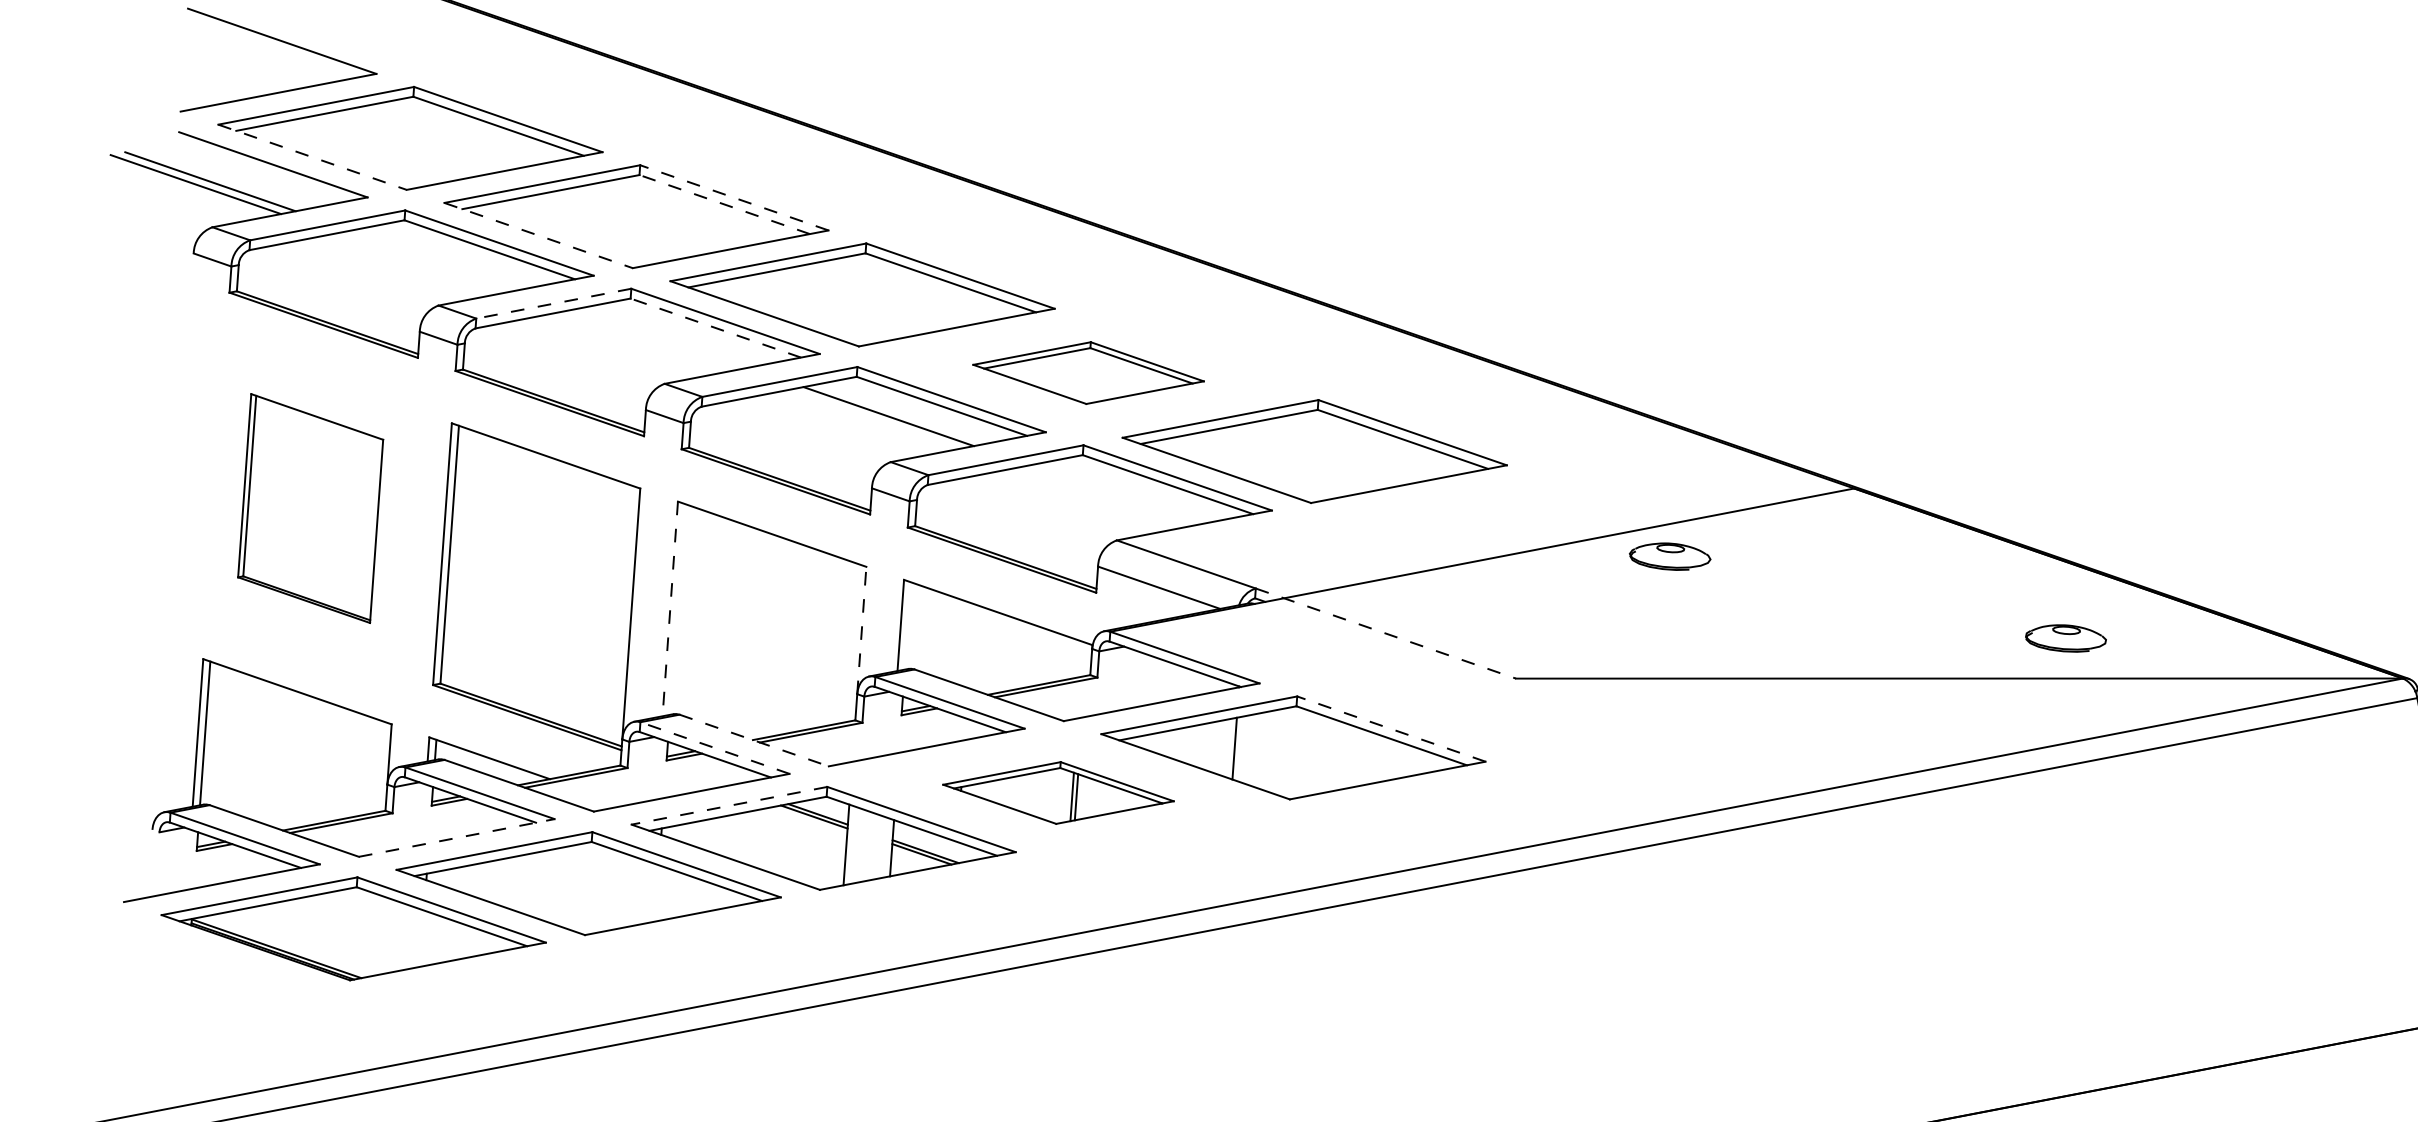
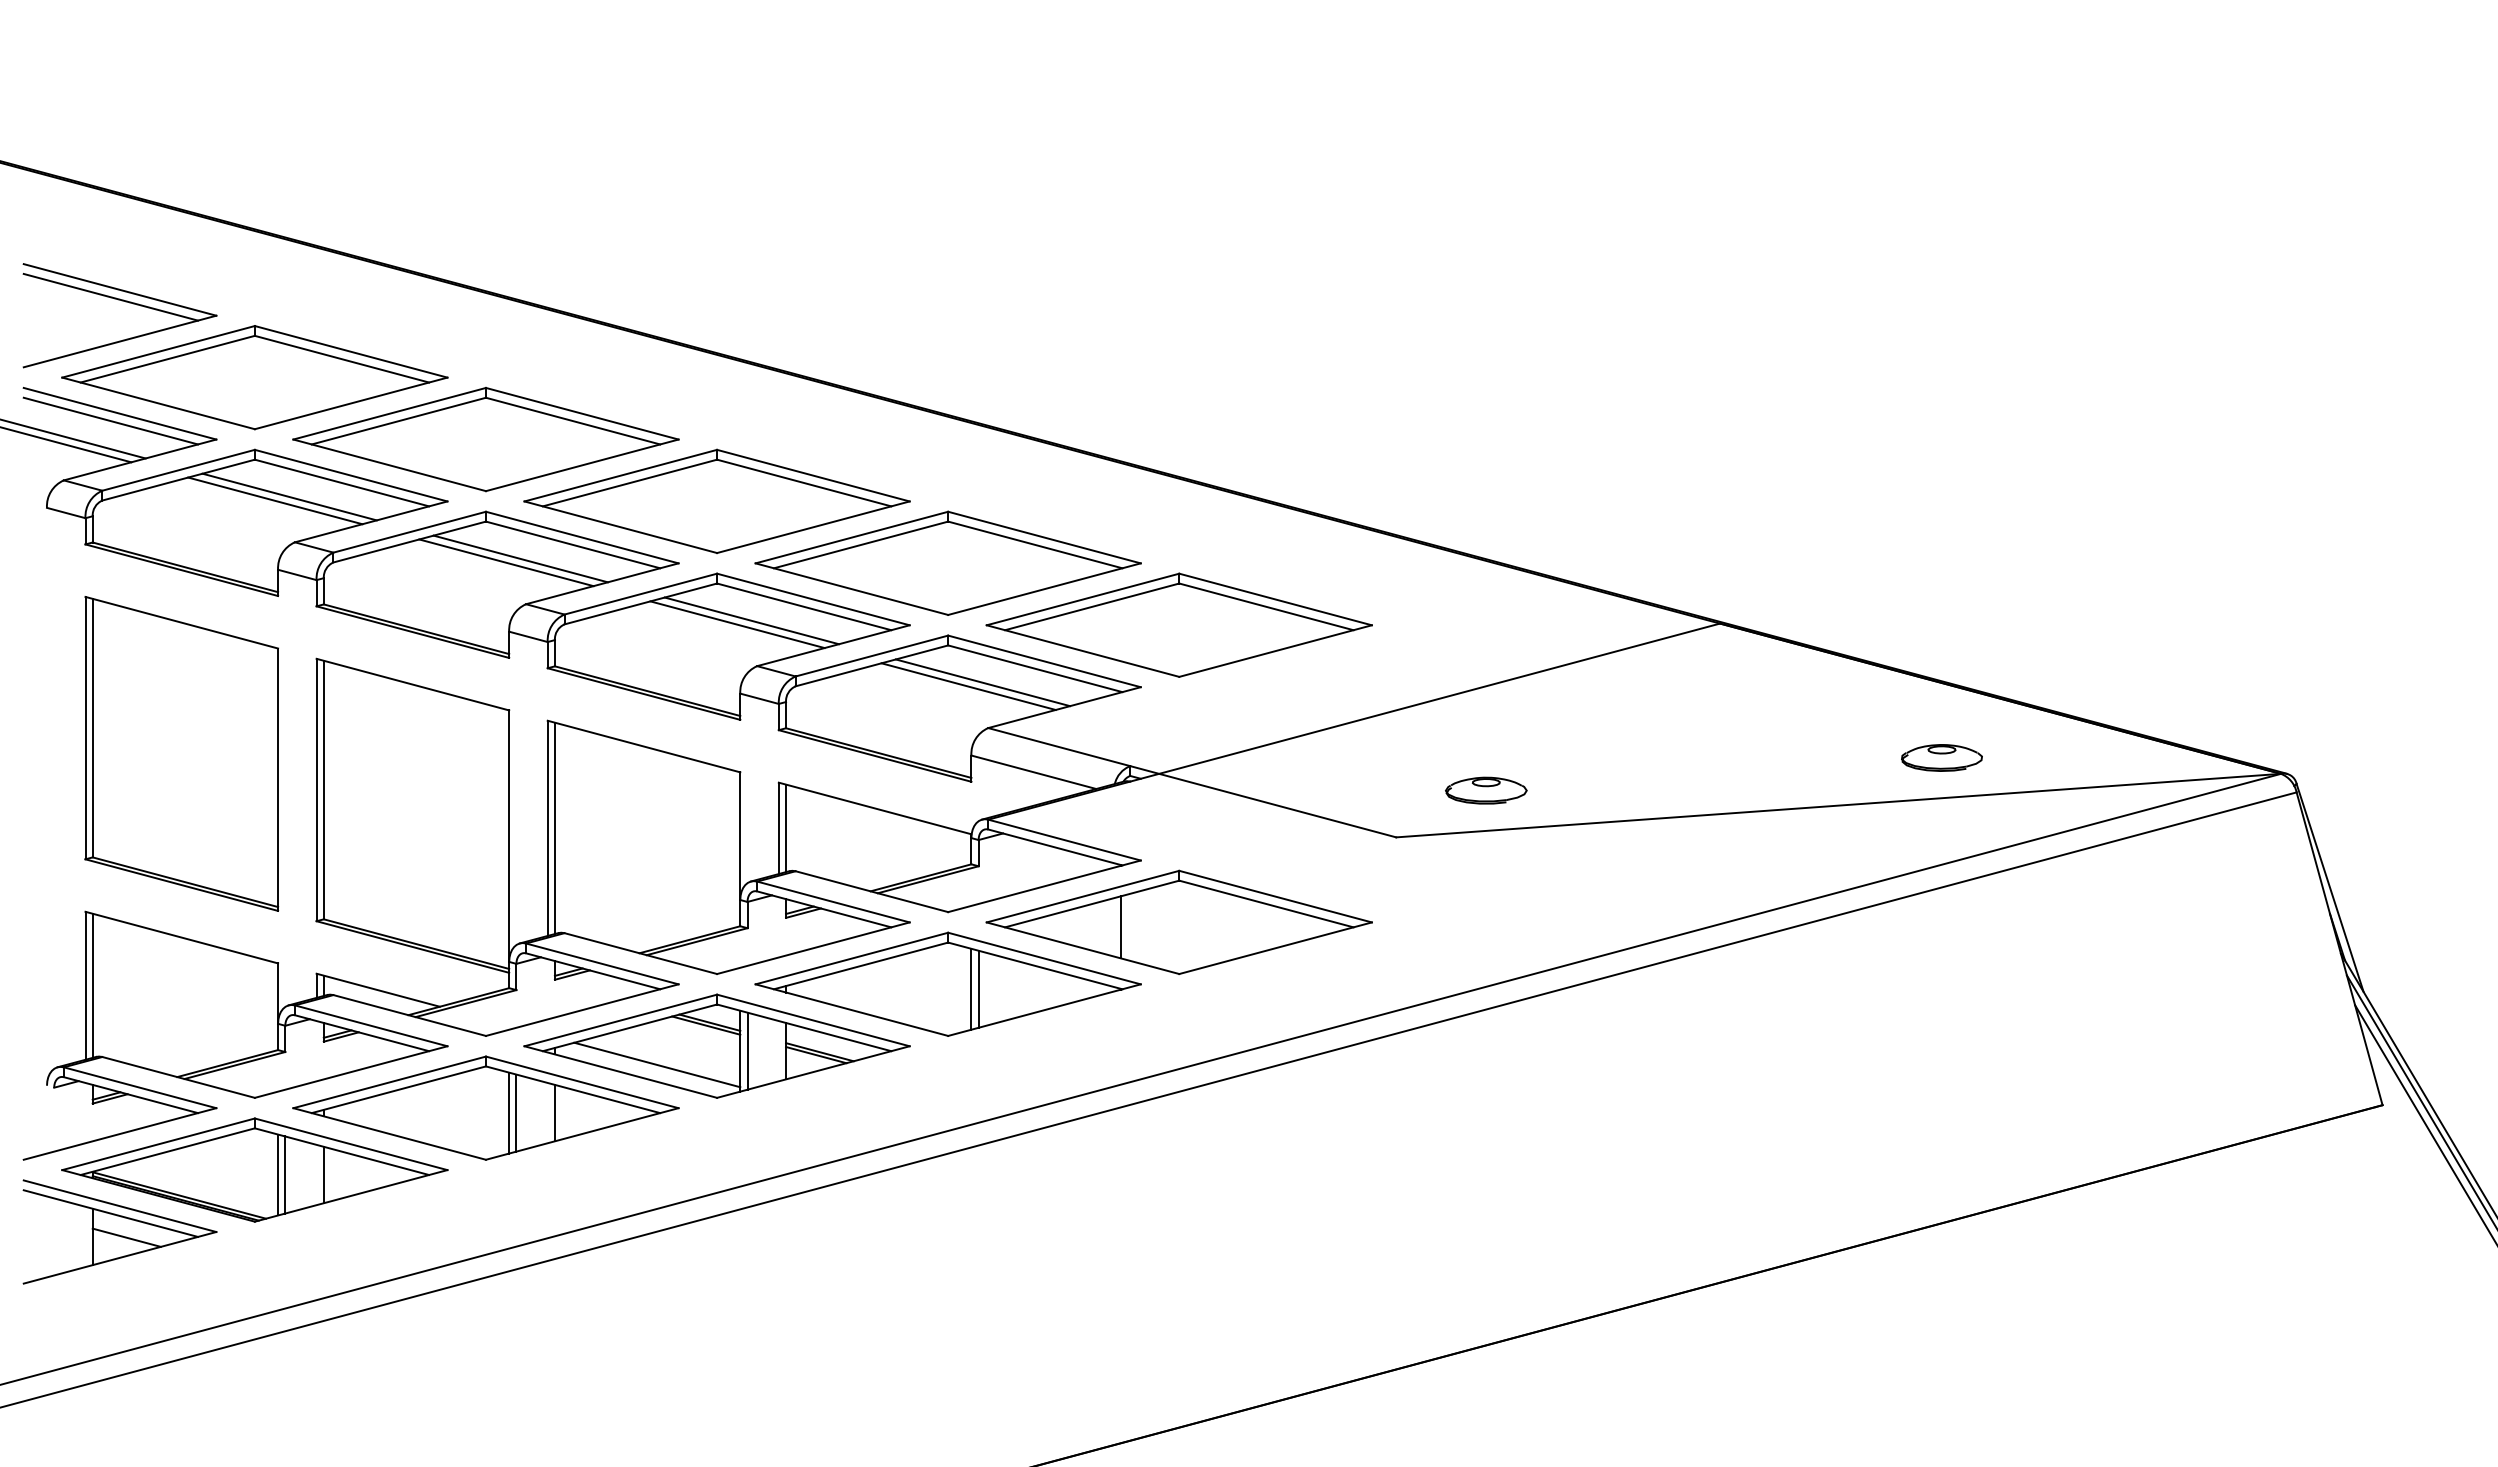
line: (272, 47) -> (110, 296), added
line: (312, 157) -> (158, 403), dashed -> solid
line: (263, 170) -> (110, 420), added
line: (734, 197) -> (582, 413), dashed -> solid
line: (724, 204) -> (572, 421), dashed -> solid
line: (538, 235) -> (389, 465), dashed -> solid
line: (436, 259) -> (289, 496), added
line: (422, 262) -> (275, 500), added
line: (553, 303) -> (409, 532), dashed -> solid
line: (715, 327) -> (572, 544), dashed -> solid
line: (662, 337) -> (520, 558), added
line: (648, 340) -> (506, 562), added
part: (1088, 372) -> (947, 562), size x1.67
line: (874, 419) -> (737, 624), added
line: (1114, 494) -> (982, 682), added
line: (1100, 497) -> (968, 686), added
part: (310, 508) -> (181, 753), size x1.43
part: (1670, 556) -> (1486, 790), moved
line: (670, 609) -> (547, 828), dashed -> solid
line: (677, 609) -> (554, 828), added
line: (908, 626) -> (786, 828), added
line: (861, 630) -> (740, 836), dashed -> solid
line: (1386, 633) -> (1263, 801), dashed -> solid
line: (1391, 728) -> (1275, 896), dashed -> solid
line: (753, 740) -> (640, 953), dashed -> solid
line: (715, 747) -> (602, 963), dashed -> solid
part: (1057, 792) -> (947, 983), size x1.67
line: (729, 805) -> (620, 1020), dashed -> solid
line: (457, 838) -> (351, 1072), dashed -> solid
line: (853, 844) -> (747, 1050), added
line: (762, 852) -> (657, 1064), added
line: (611, 889) -> (509, 1112), added
line: (618, 890) -> (516, 1112), added
line: (656, 892) -> (554, 1112), added
line: (377, 934) -> (278, 1174), added
line: (383, 935) -> (285, 1174), added
line: (421, 938) -> (323, 1174), added
part: (214, 980) -> (119, 1231), added

